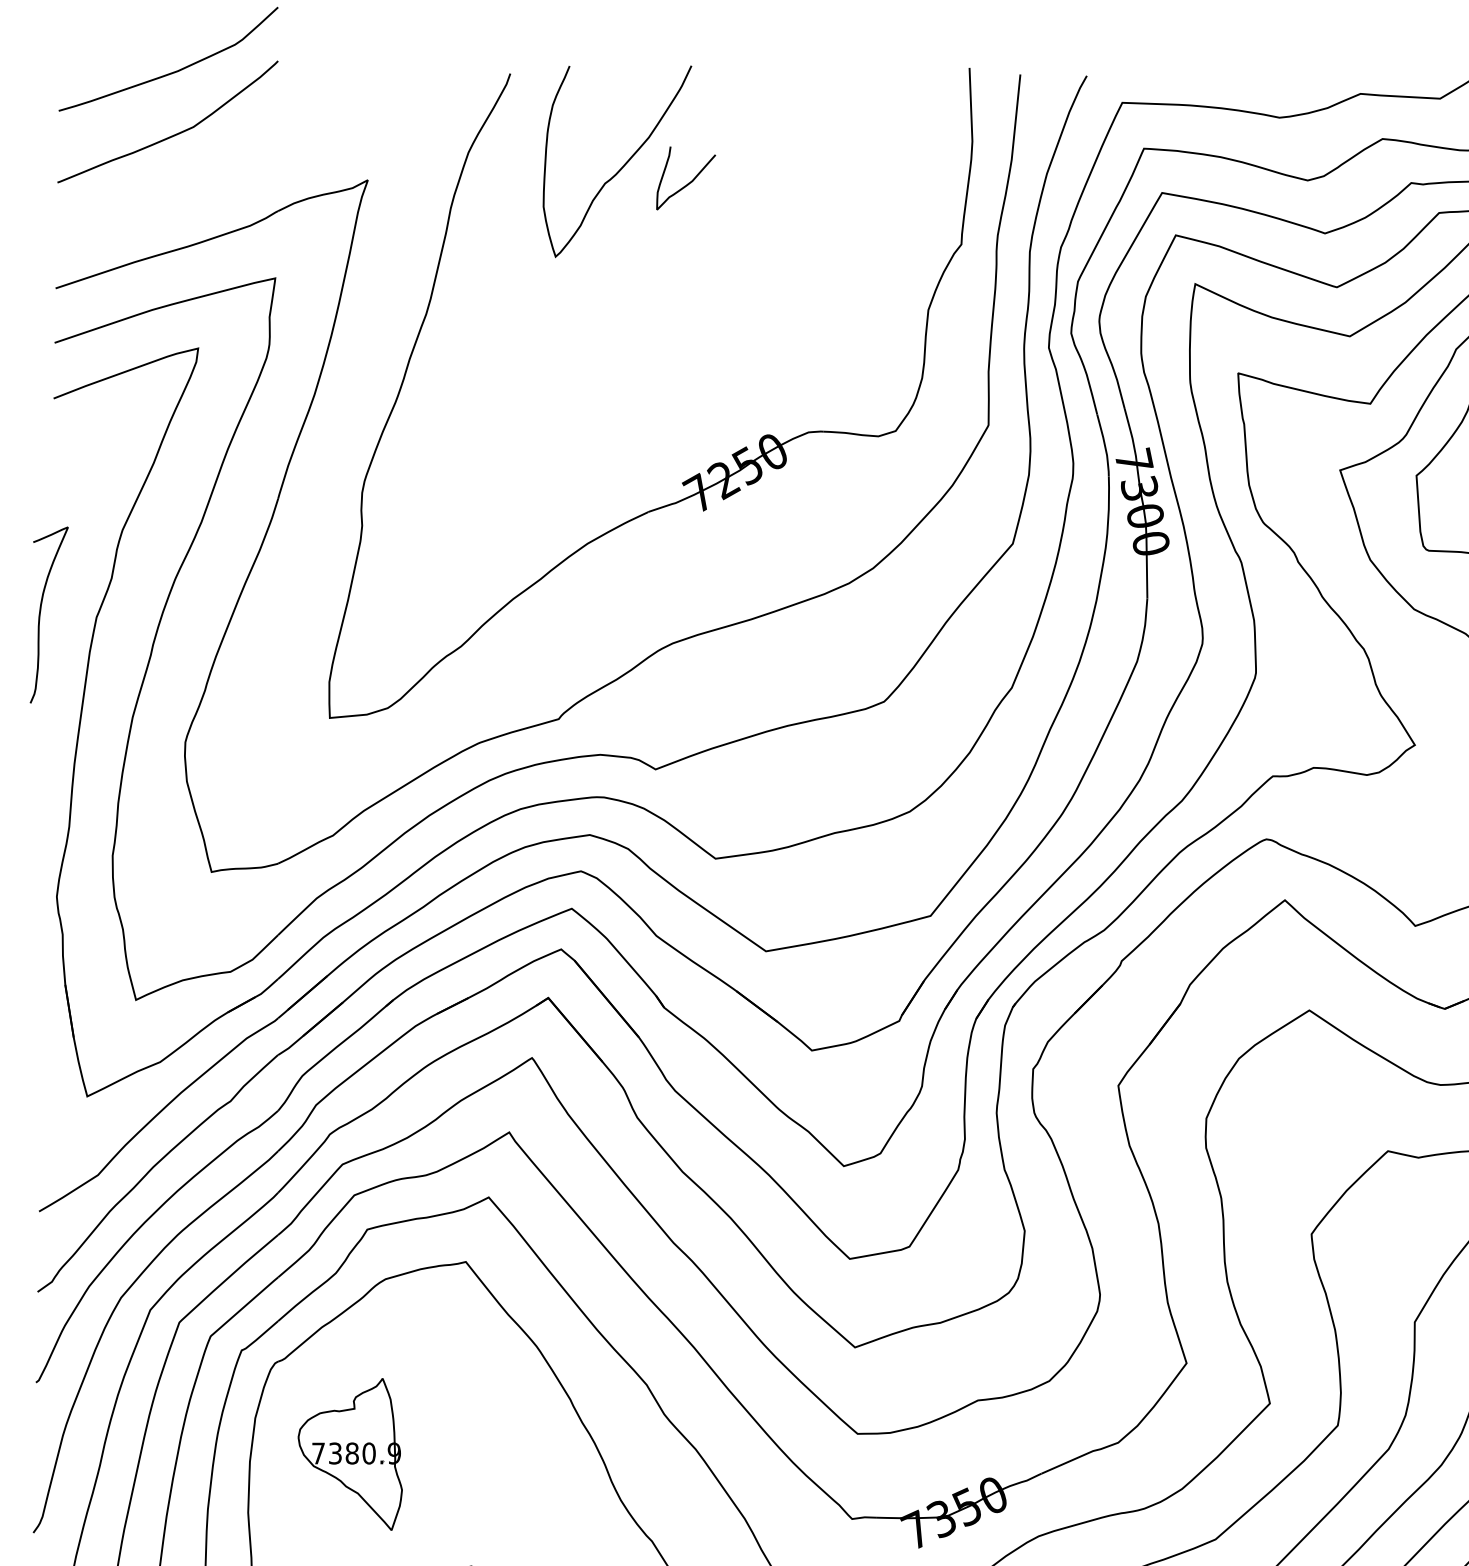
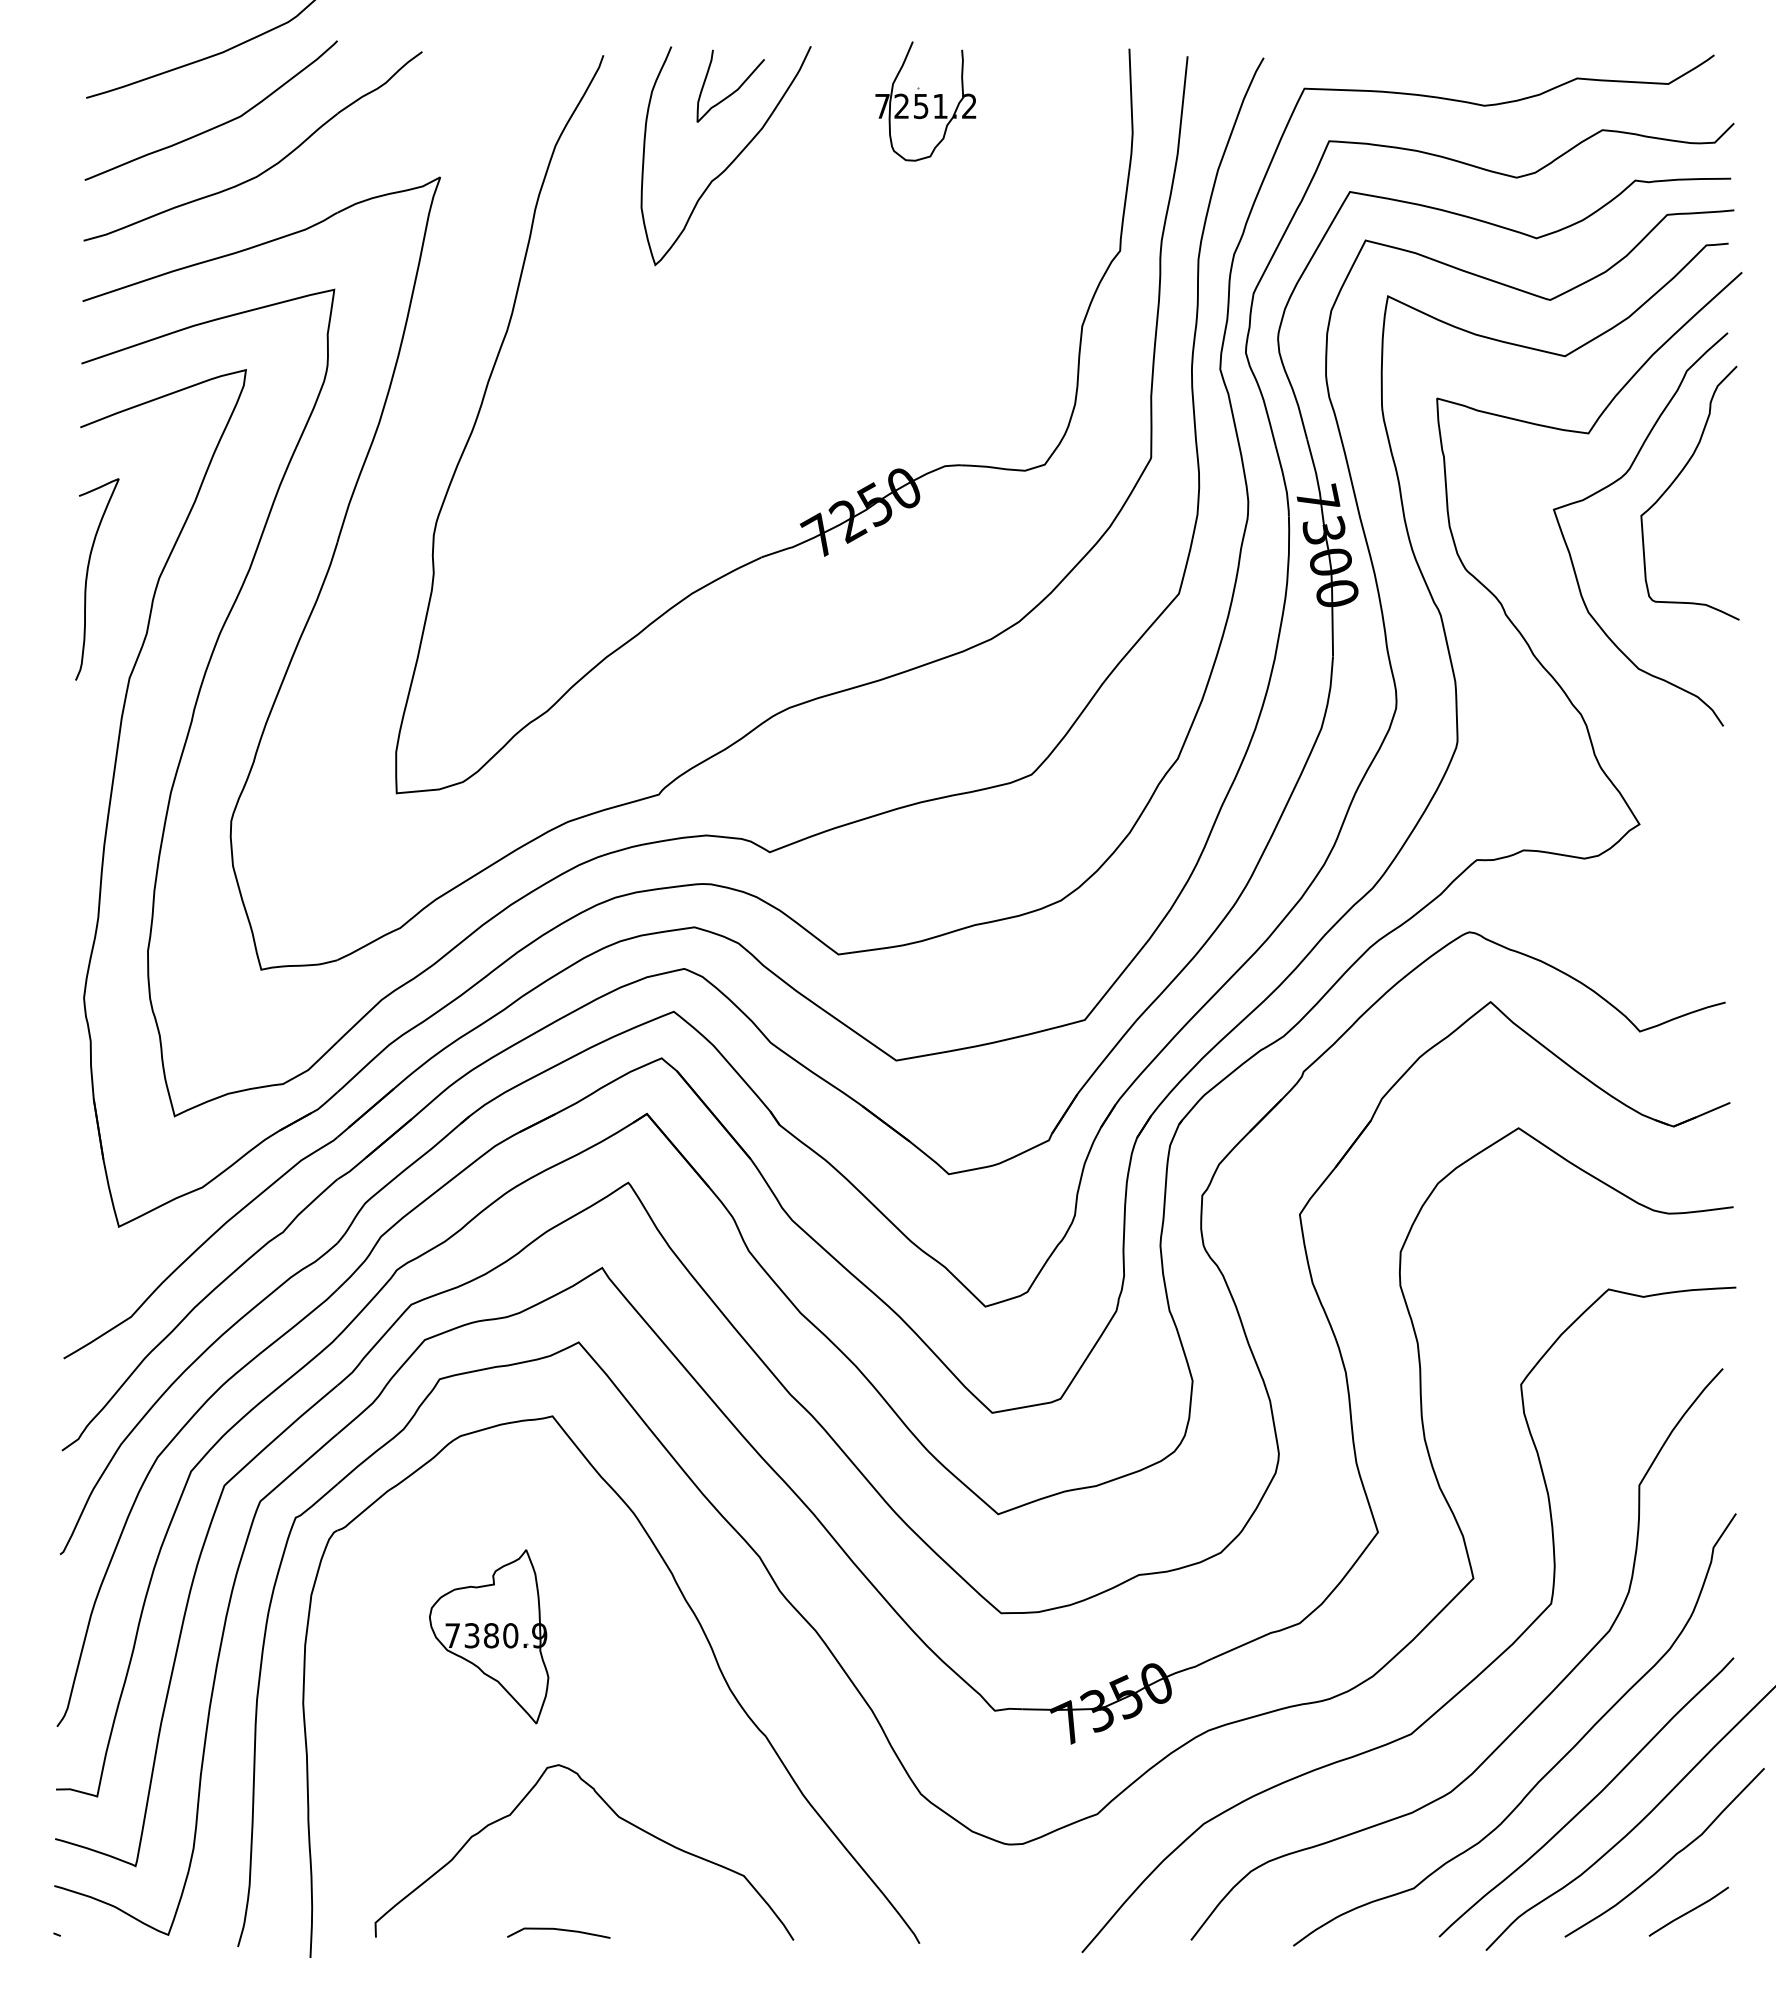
part: (791, 113) -> (925, 101), added
part: (217, 172) -> (267, 168), added
curve: (689, 182) -> (734, 90), moved
curve: (40, 615) -> (87, 579), moved
part: (350, 1454) -> (489, 1636), moved

